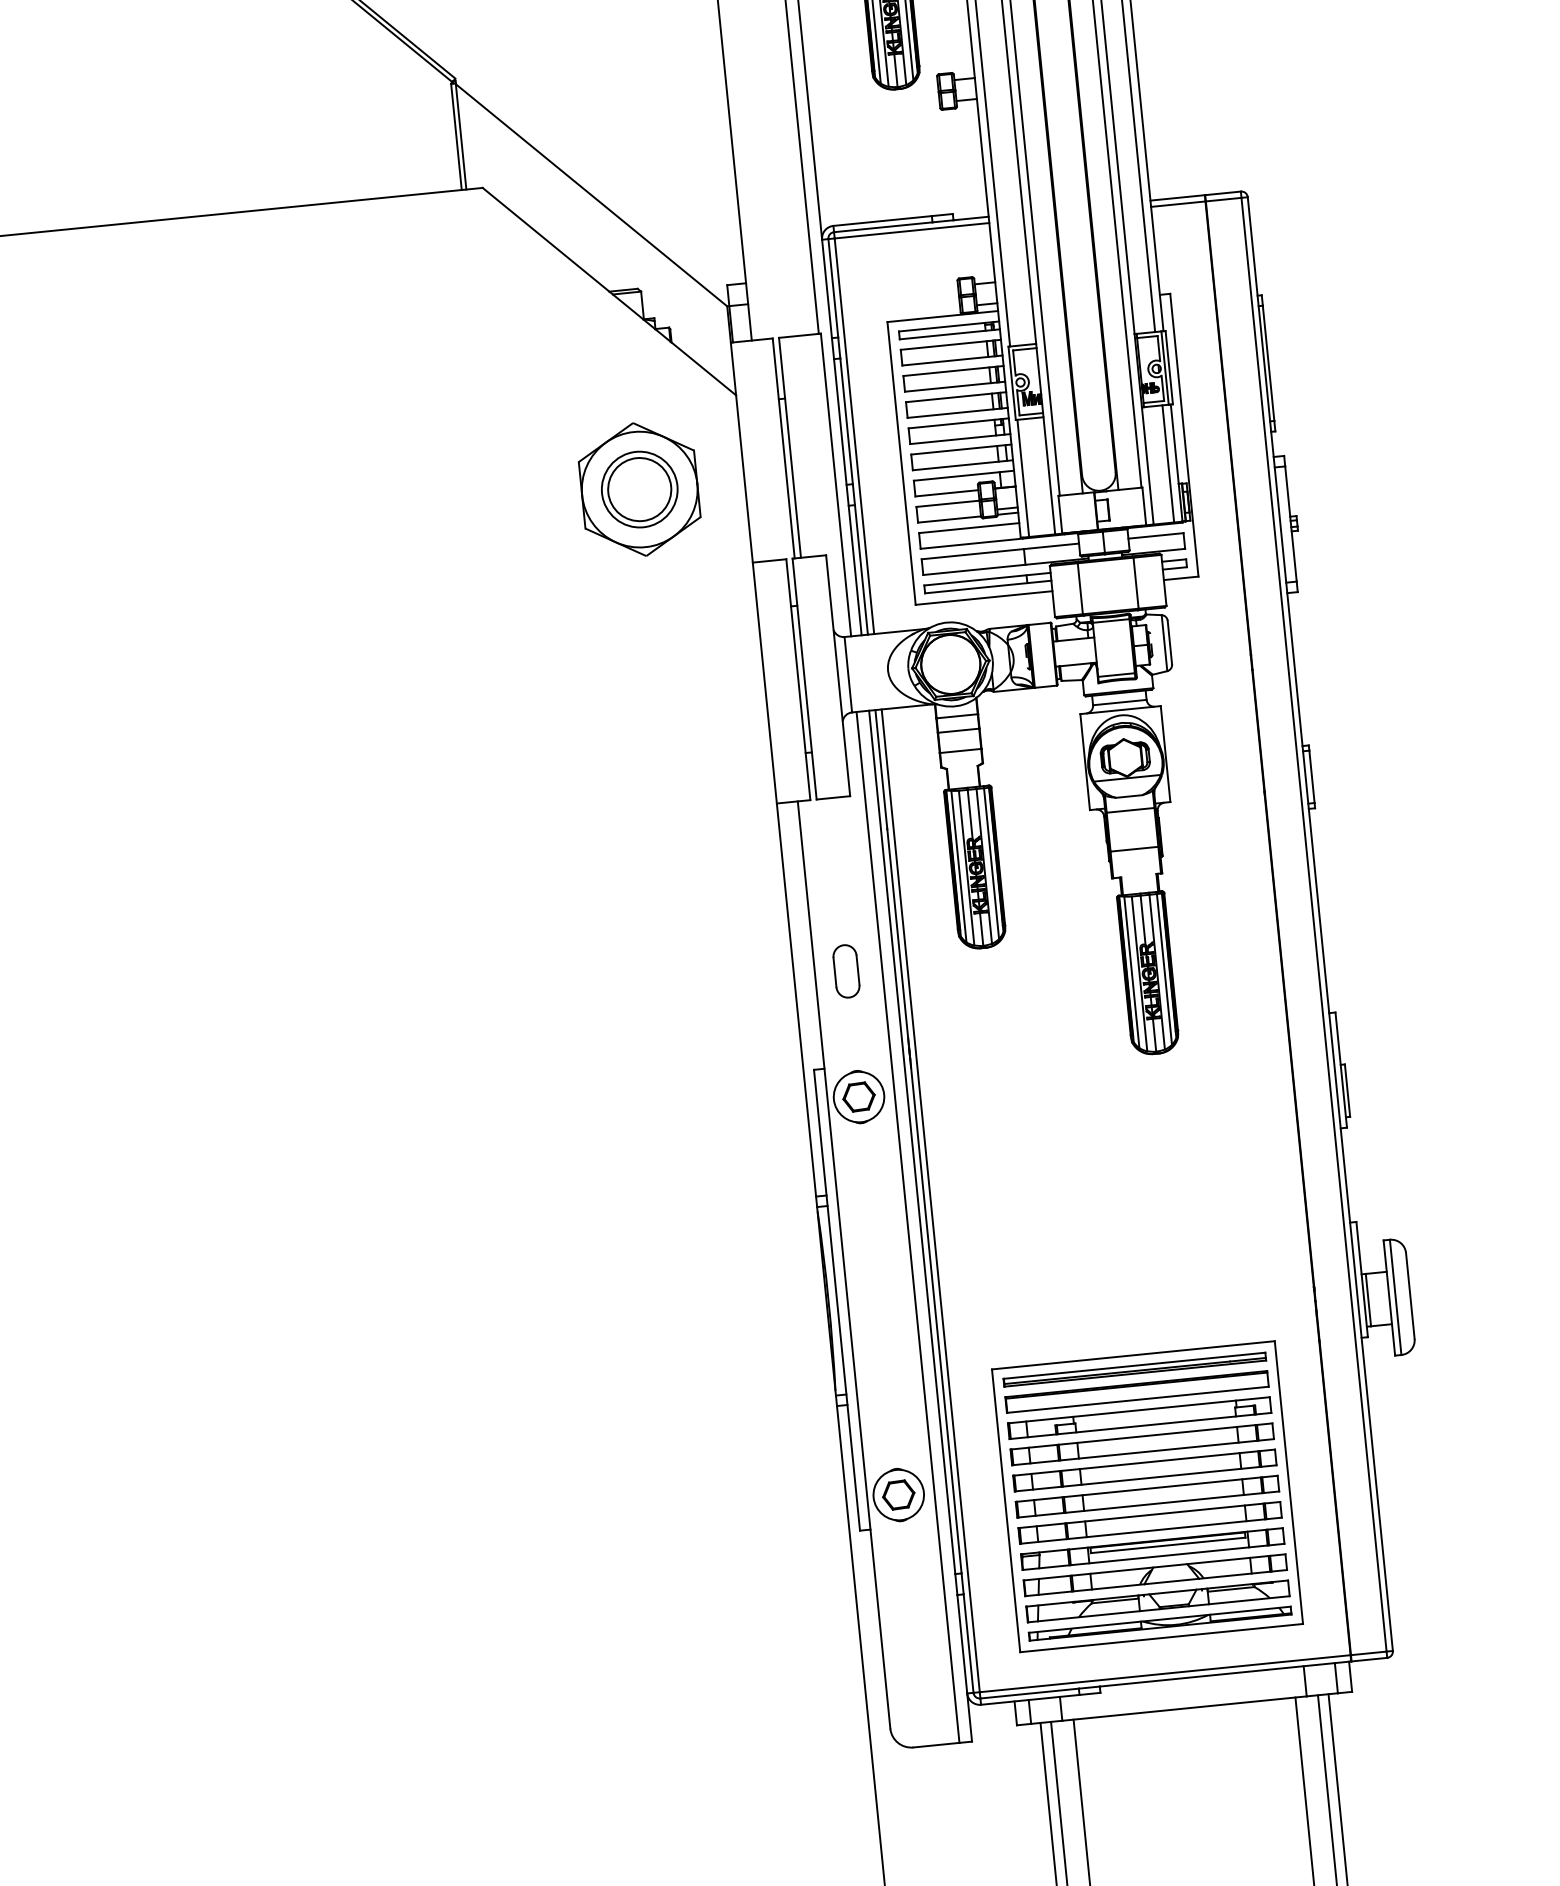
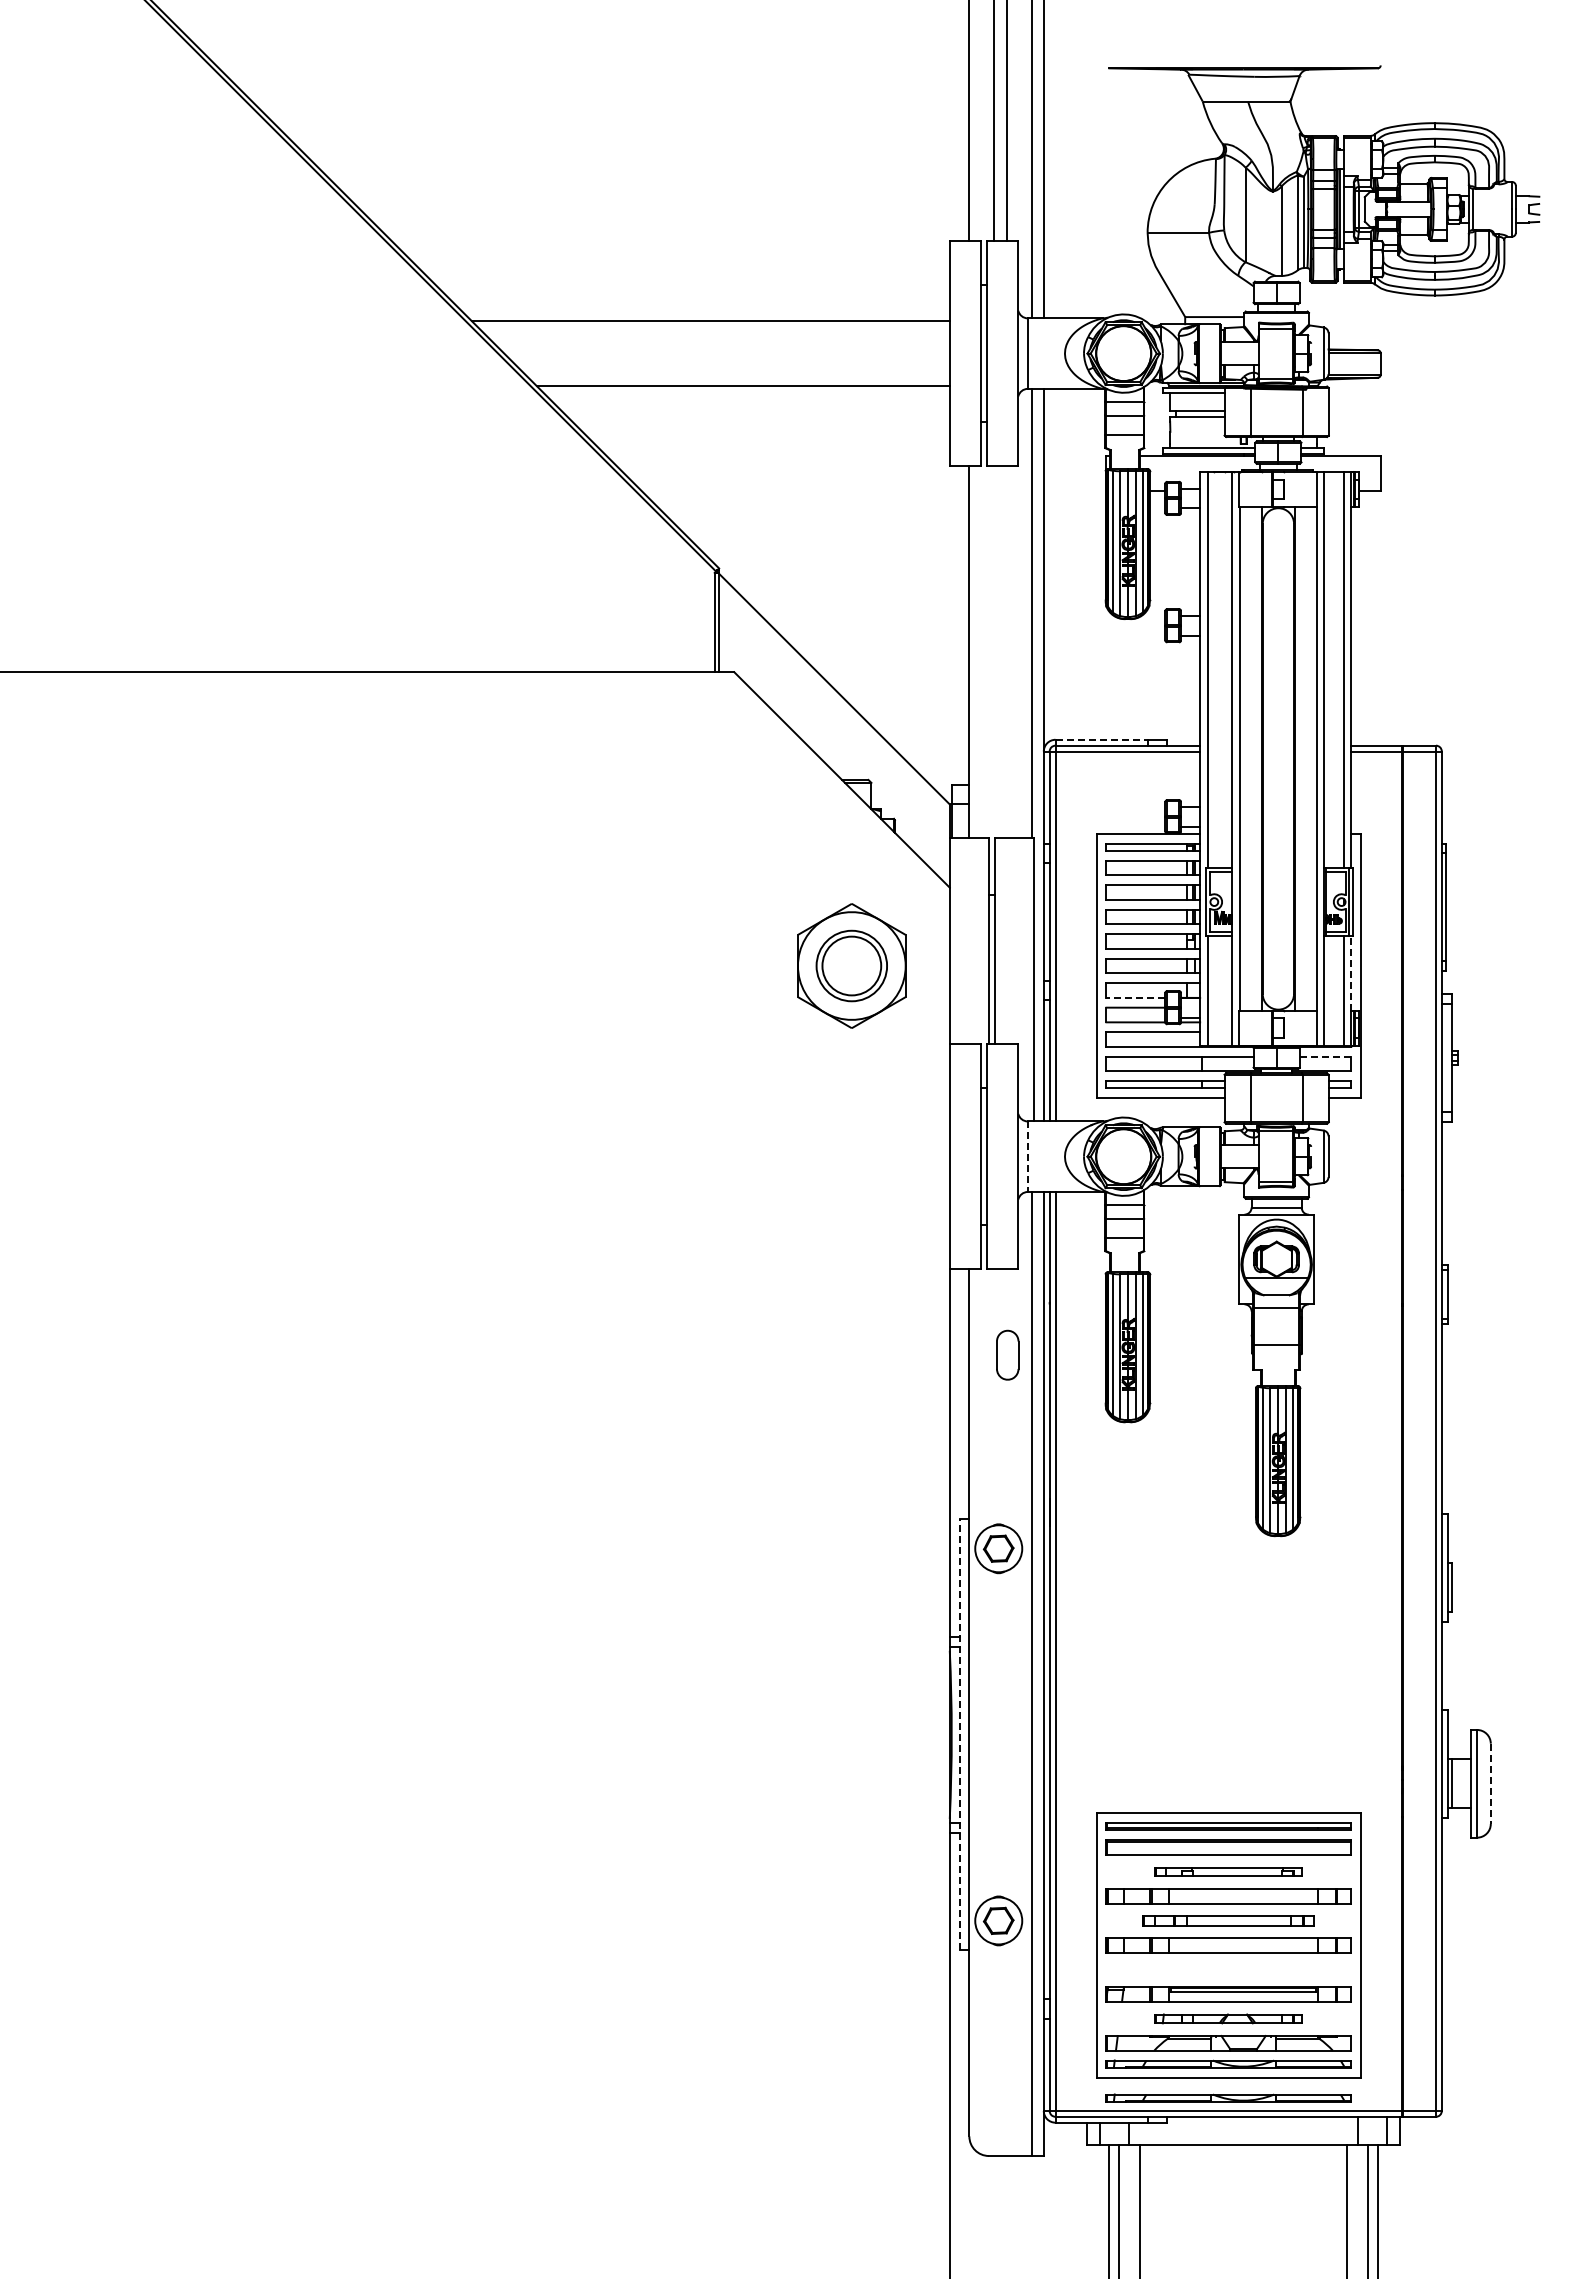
line: (883, 220) -> (1102, 739), solid -> dashed
line: (1174, 443) -> (1351, 972), solid -> dashed
line: (946, 492) -> (1135, 997), solid -> dashed
line: (1155, 535) -> (1325, 1056), solid -> dashed
line: (848, 675) -> (1027, 1157), solid -> dashed
part: (846, 970) -> (1007, 1354), moved
line: (1410, 1296) -> (1490, 1784), solid -> dashed
line: (836, 1299) -> (959, 1734), solid -> dashed
part: (1139, 1417) -> (1228, 1871), size x0.6
part: (1144, 1470) -> (1228, 1920), size x0.7
part: (1149, 1522) -> (1228, 1969), removed
part: (1154, 1574) -> (1228, 2018), size x0.6
part: (1163, 1659) -> (1228, 2097), added

